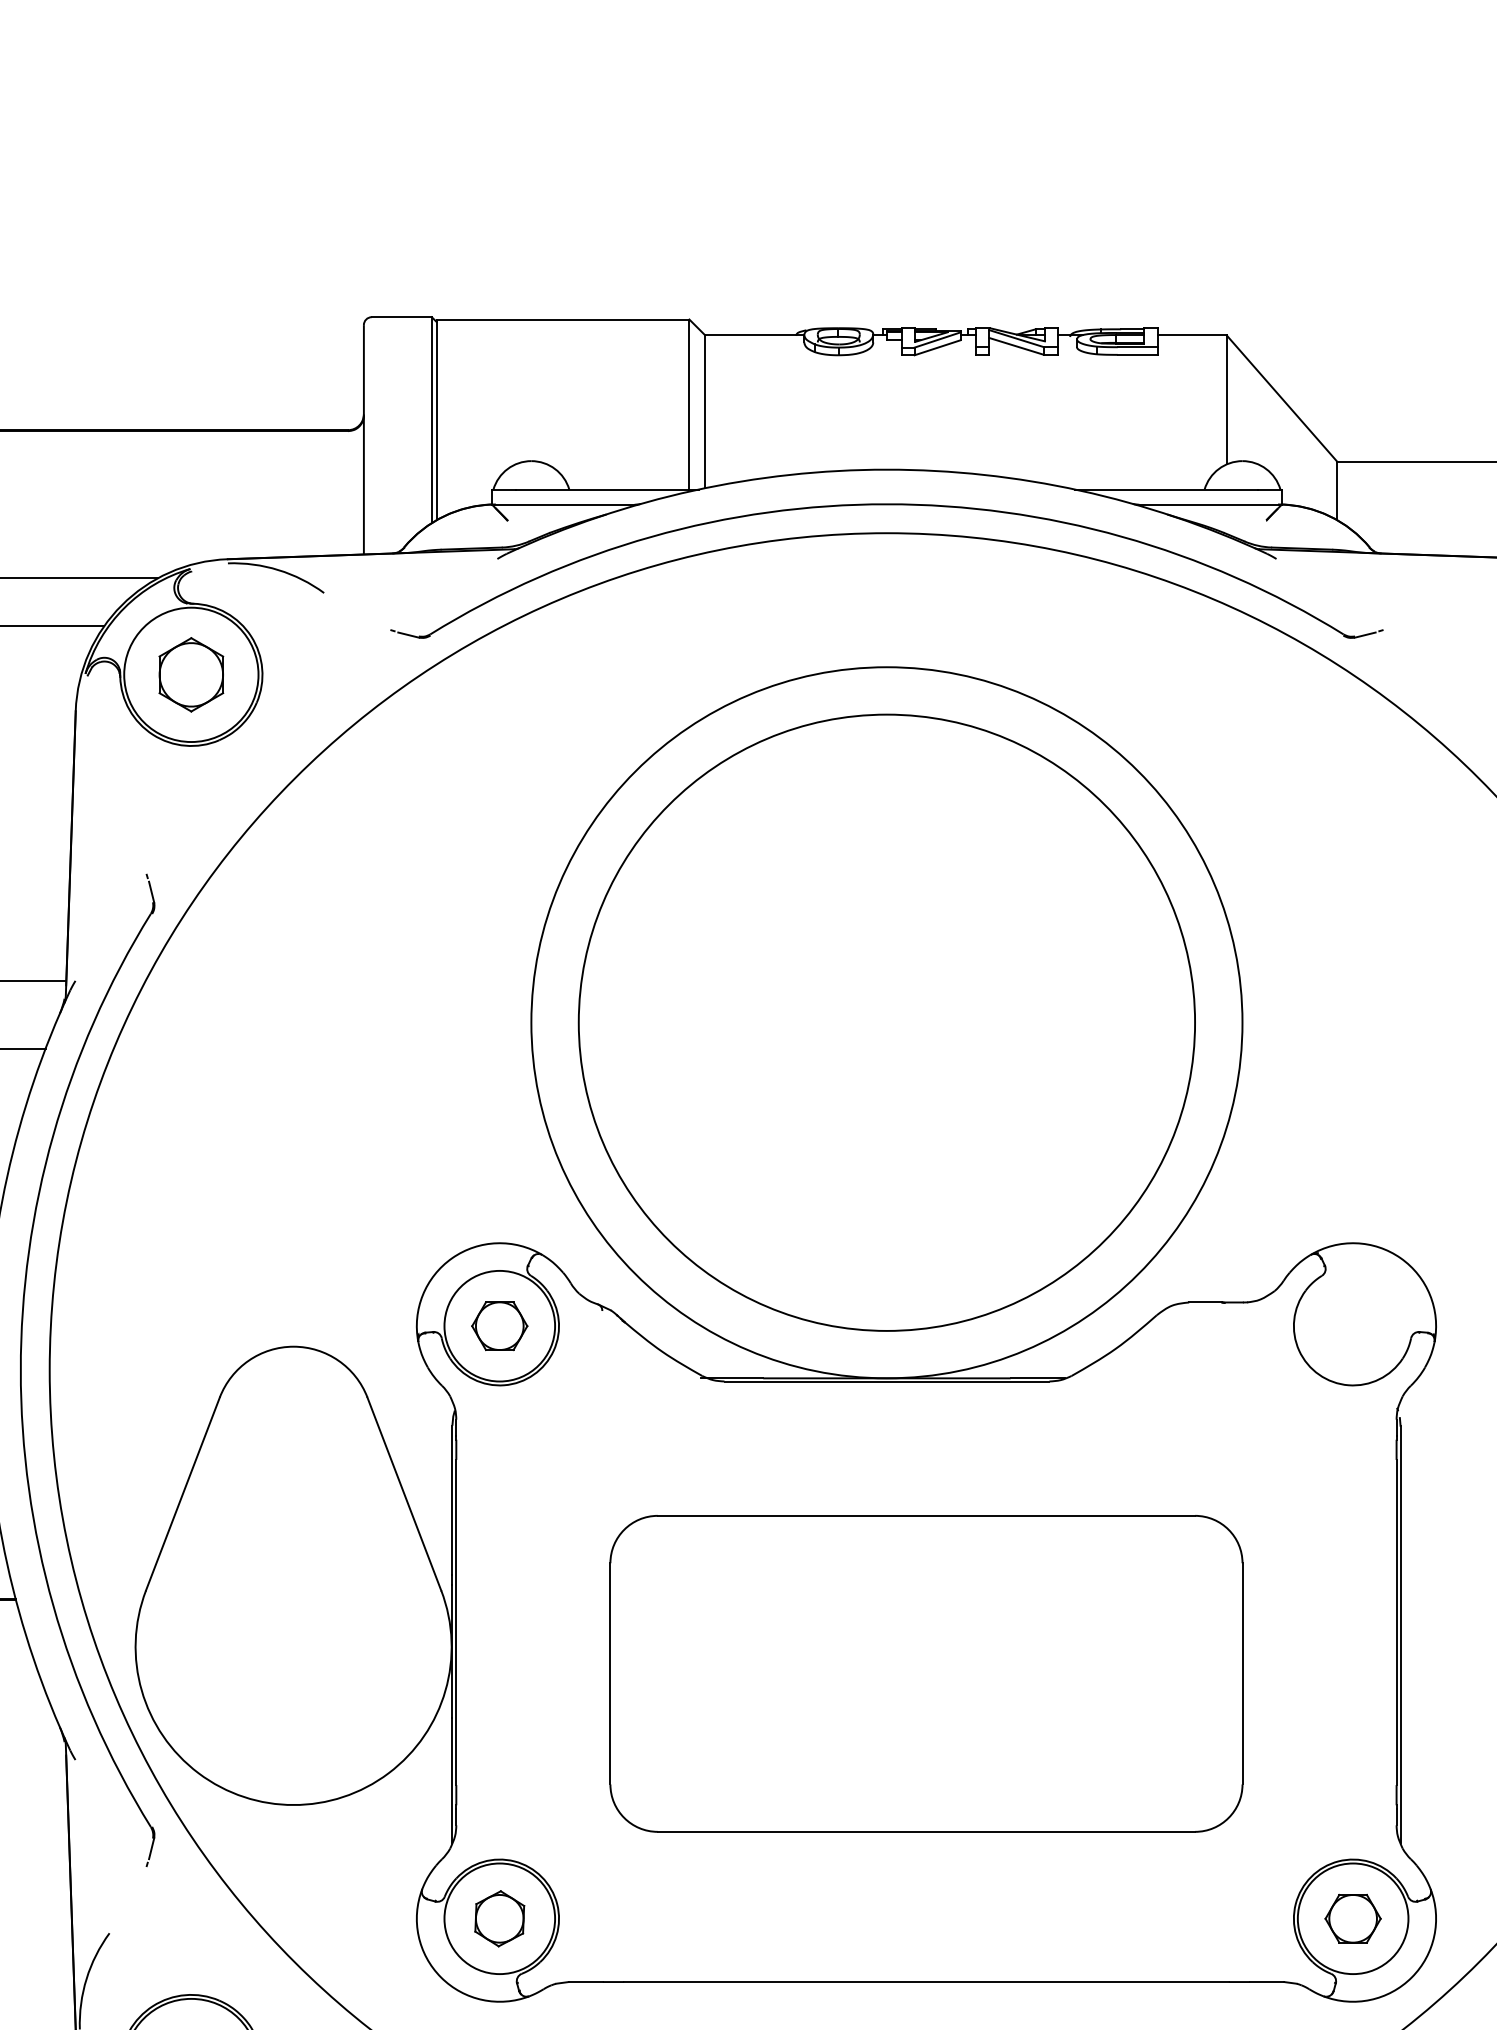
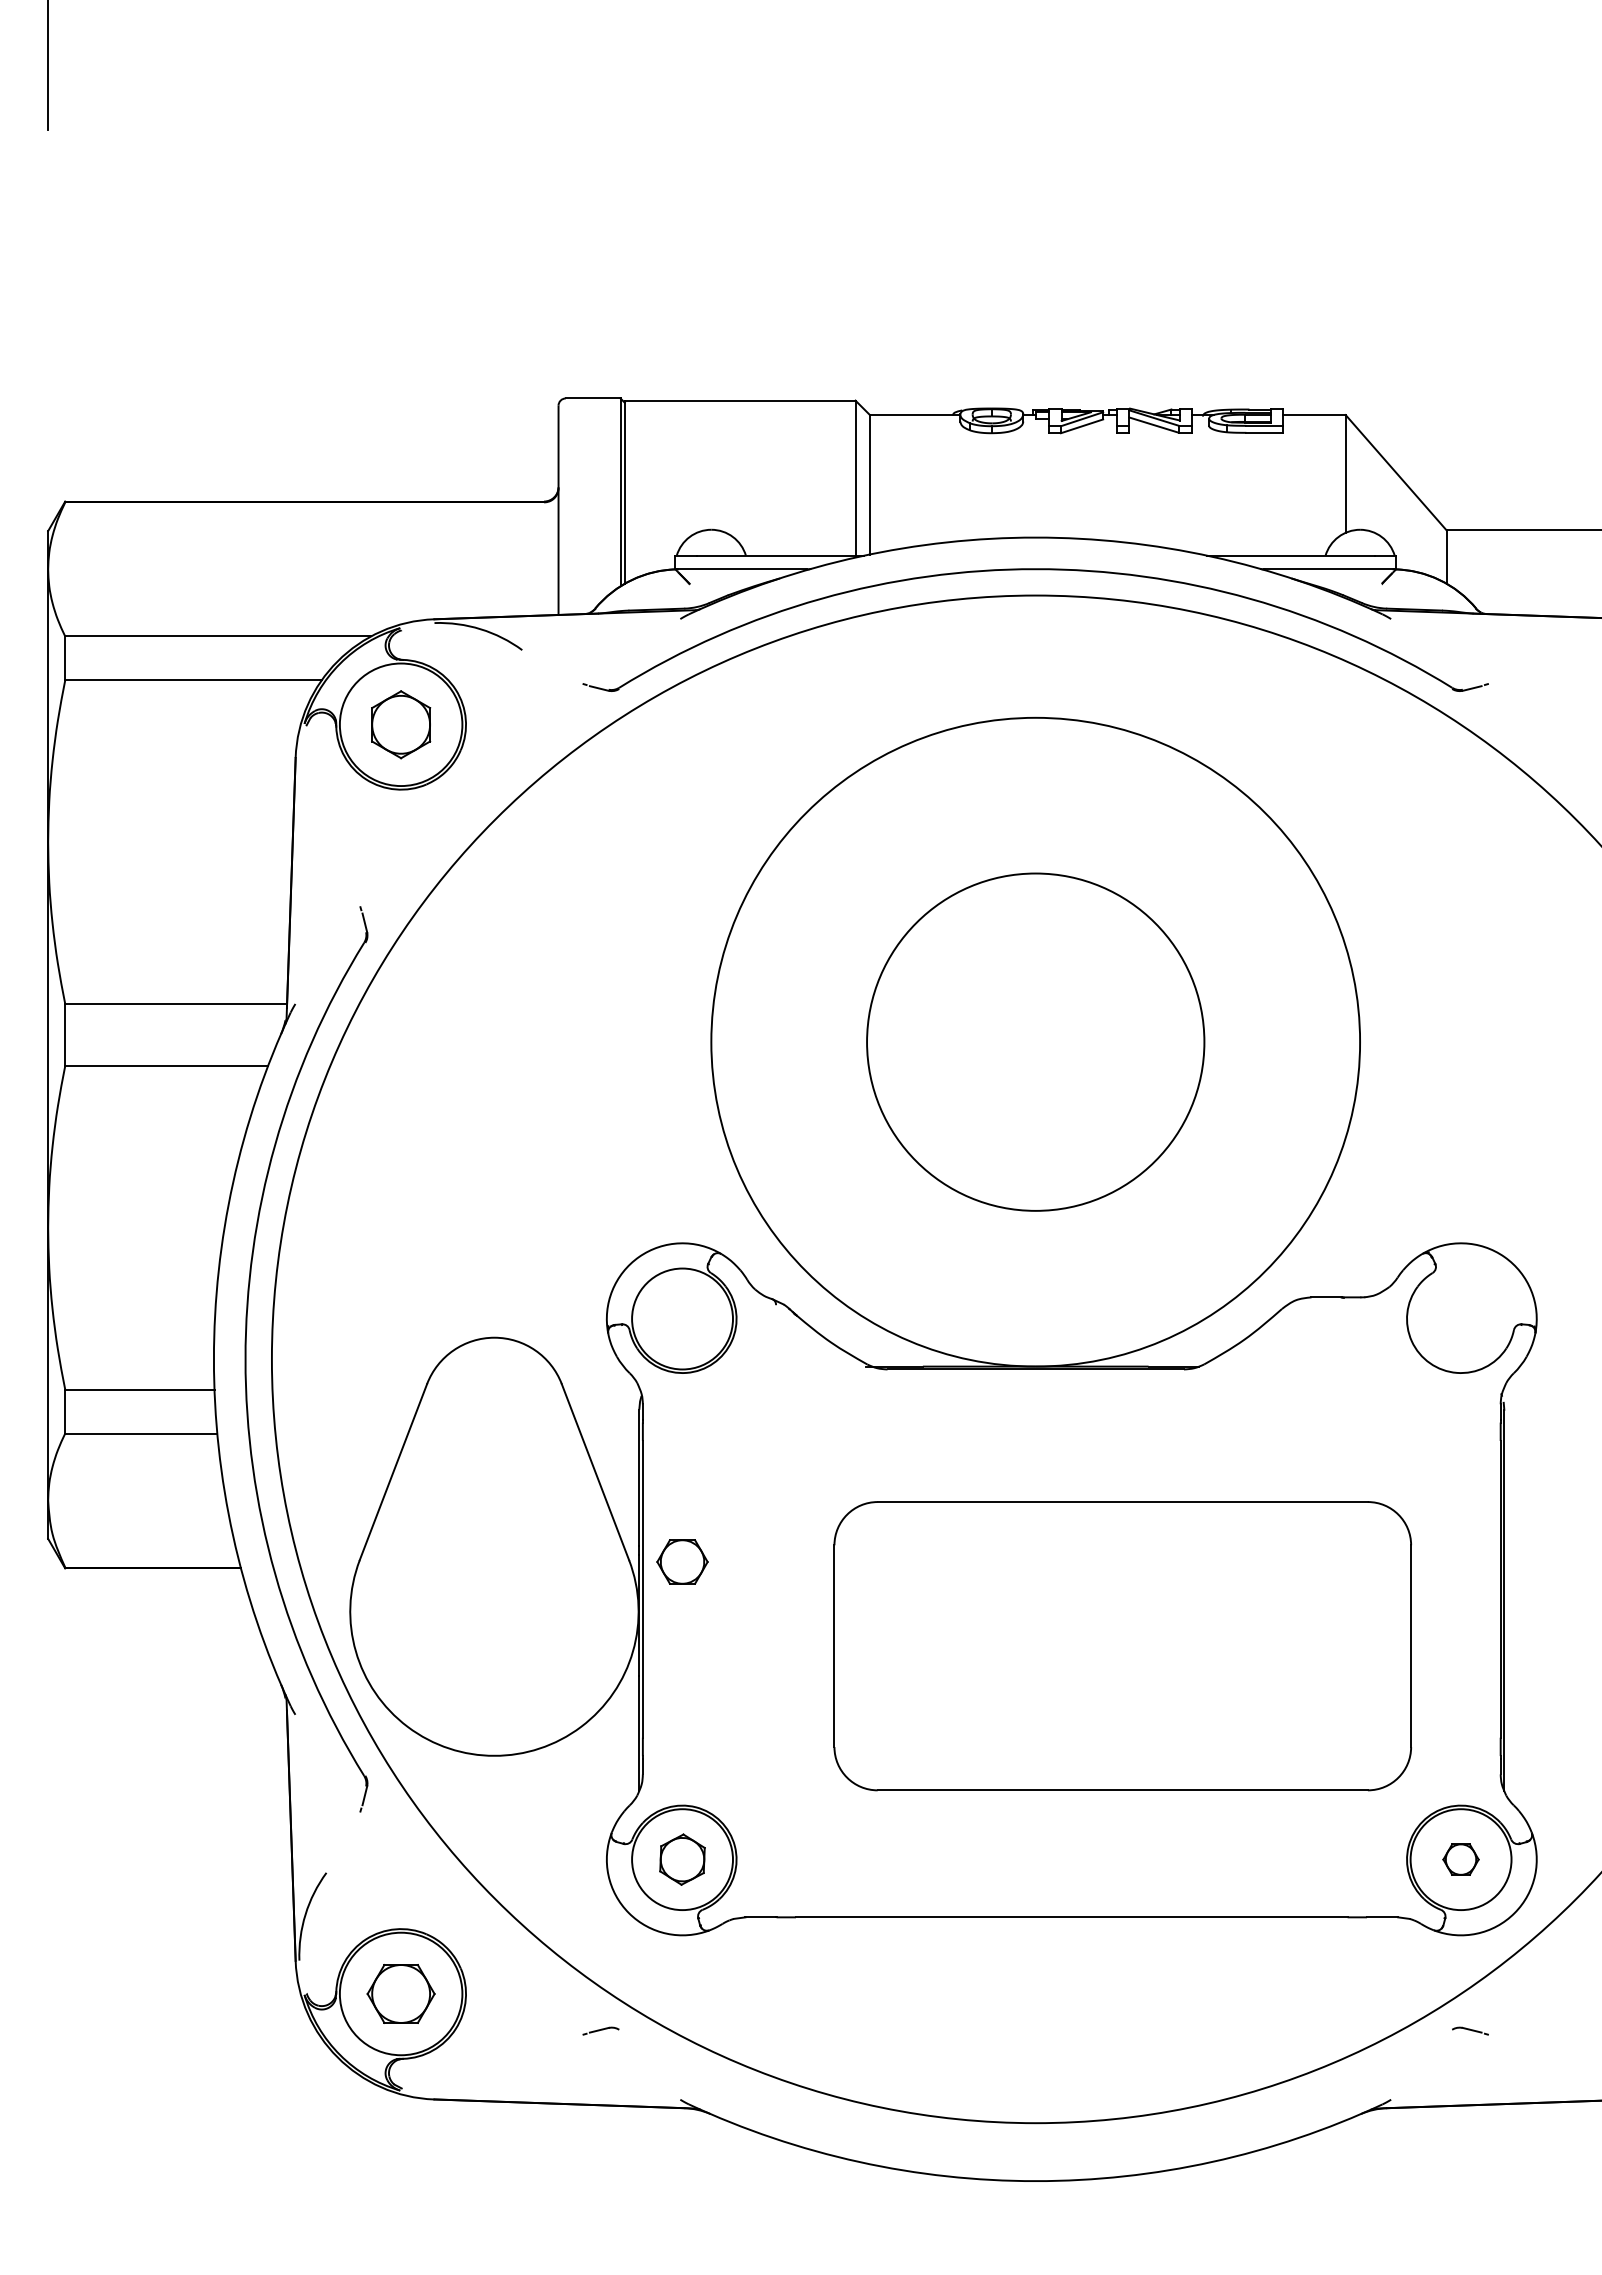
circle: (886, 1023) -> (1035, 1042), size x0.6
part: (499, 1325) -> (682, 1561), moved
part: (926, 1674) -> (1122, 1646), moved
part: (1352, 1918) -> (1460, 1859), size x0.7

